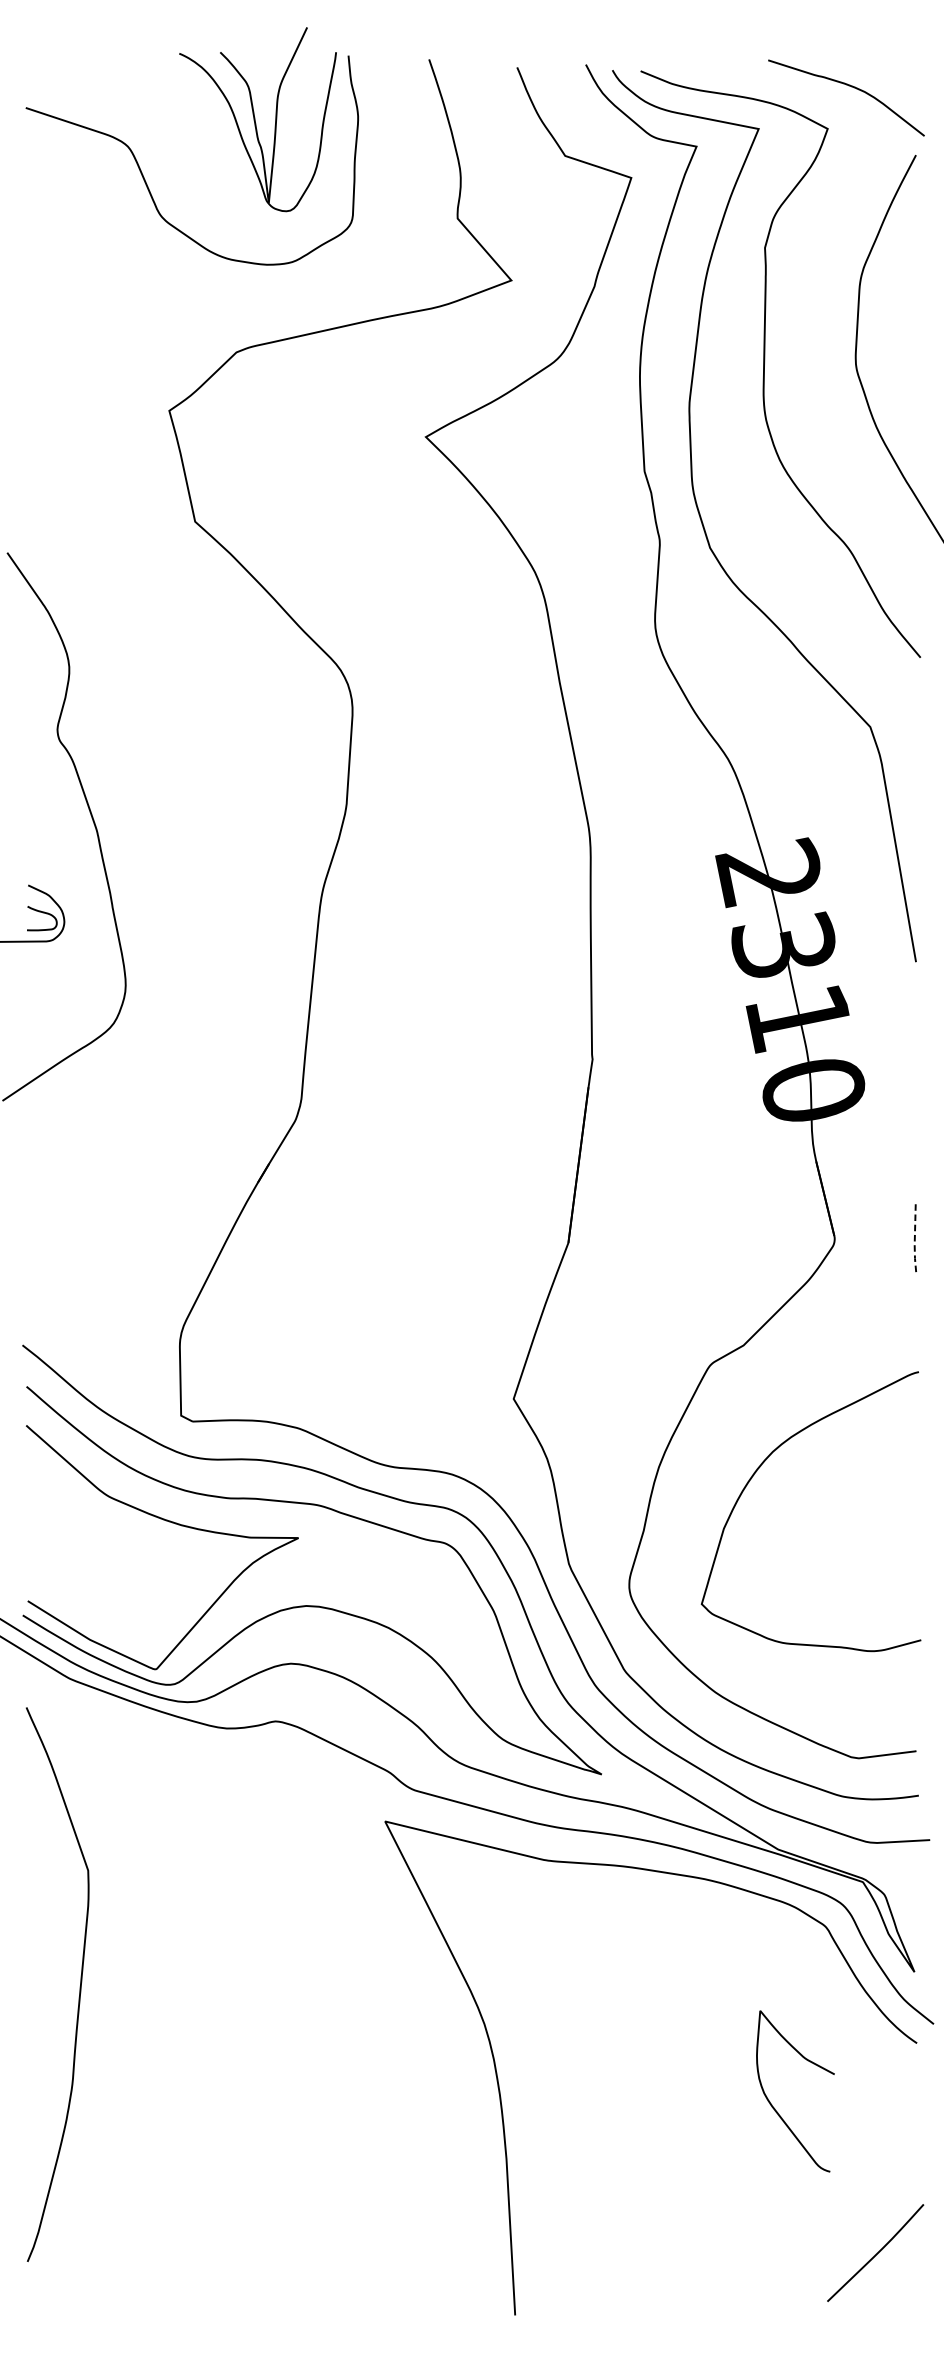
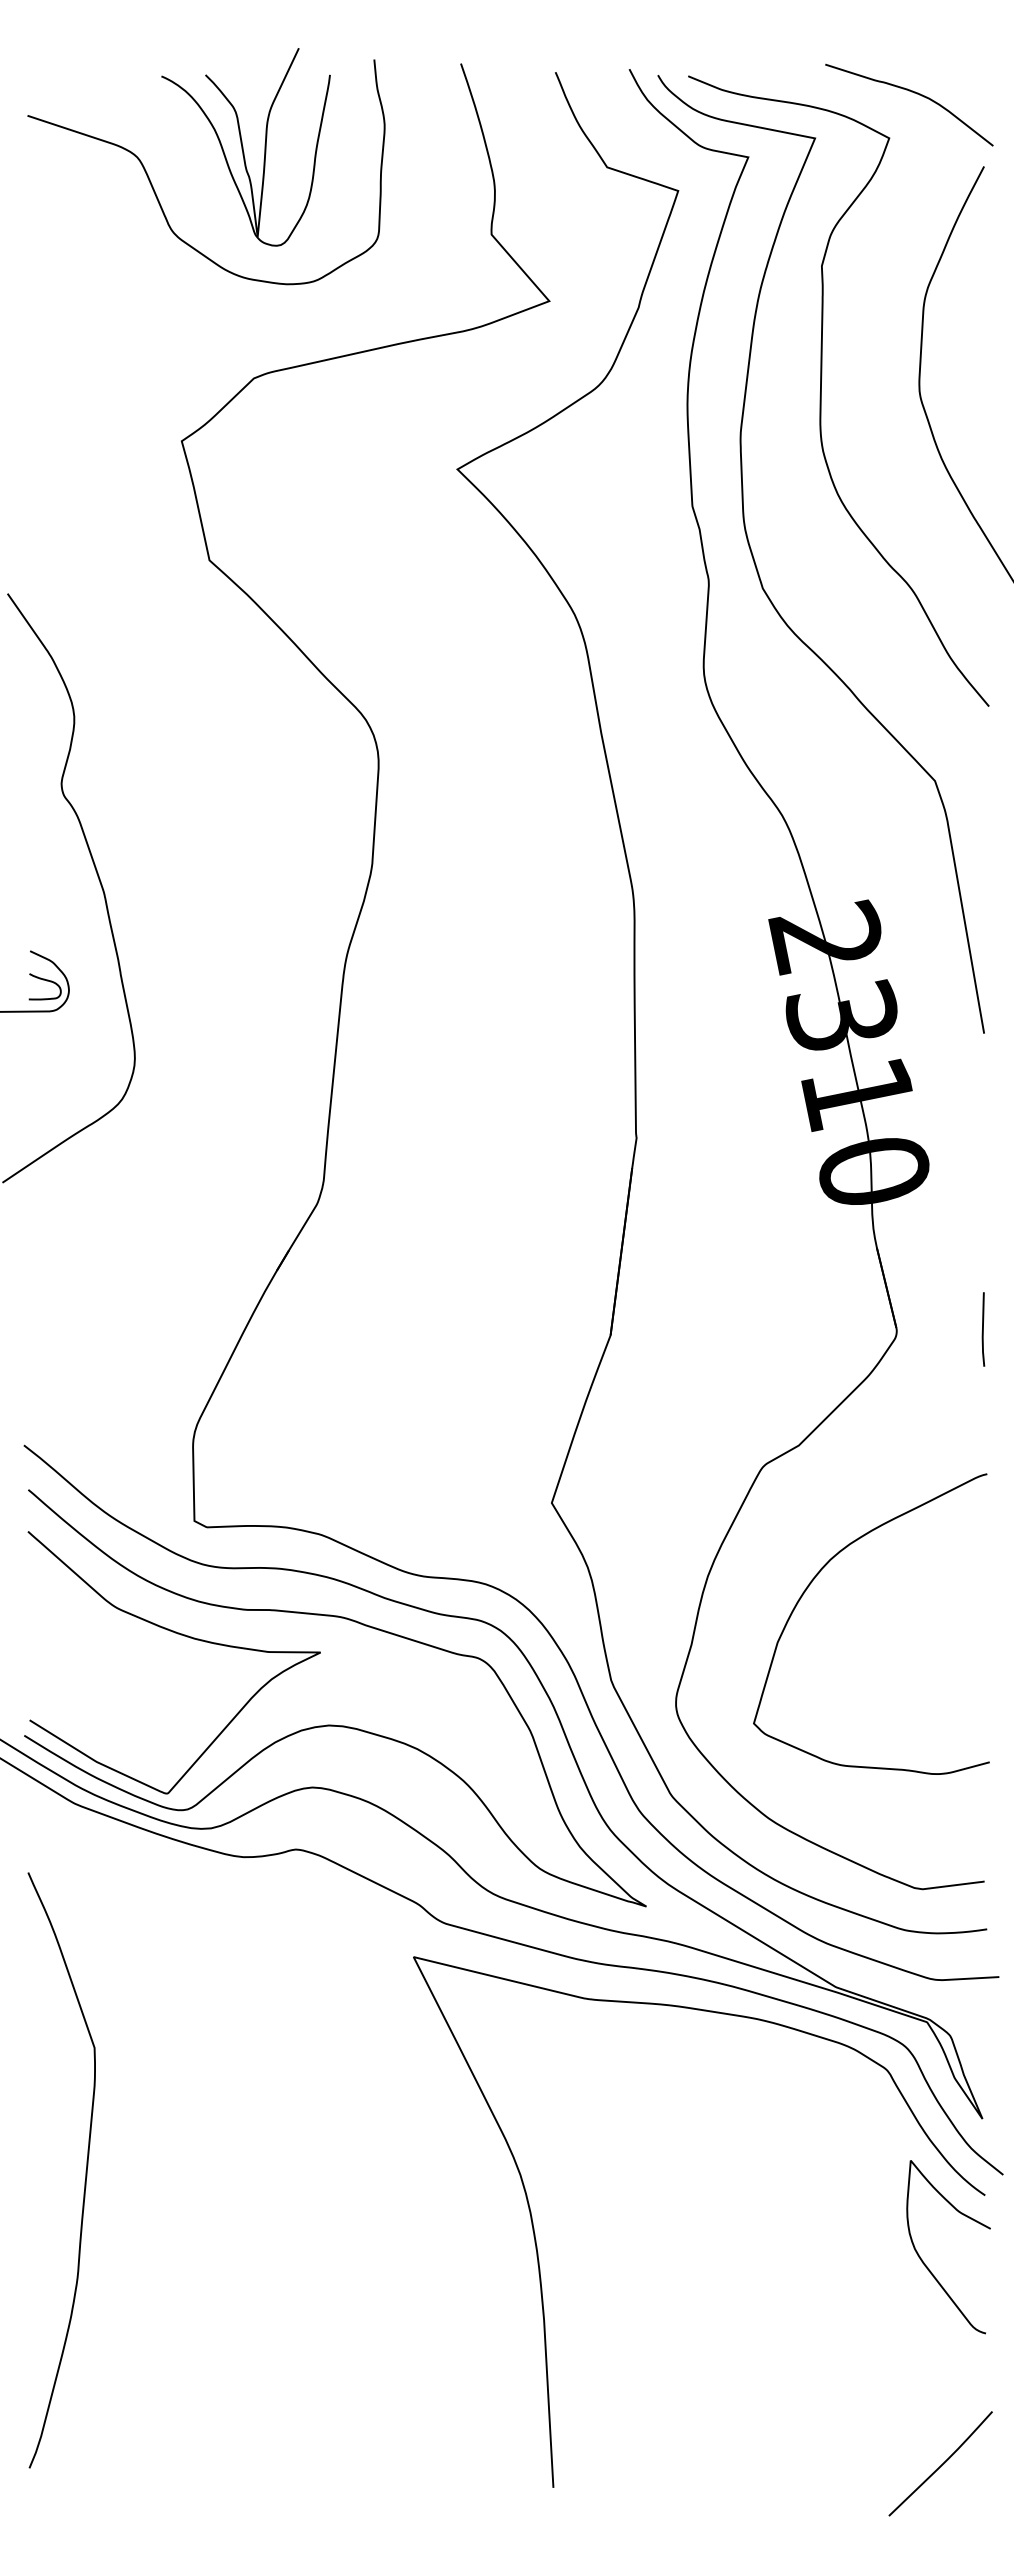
part: (257, 119) -> (245, 147), moved
line: (914, 1238) -> (982, 1330), dashed -> solid
curve: (79, 1984) -> (85, 2170), moved
curve: (773, 2106) -> (925, 2263), moved
curve: (876, 2253) -> (941, 2464), moved

